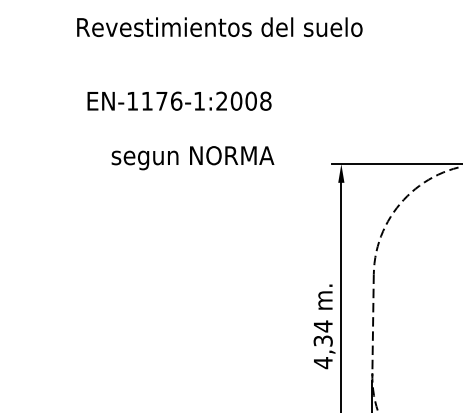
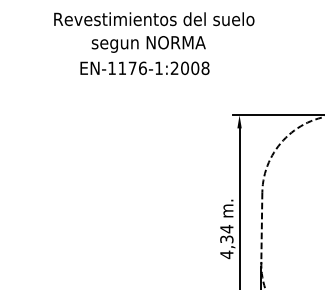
text: (179, 100) -> (144, 67), moved
text: (192, 158) -> (148, 44), moved

